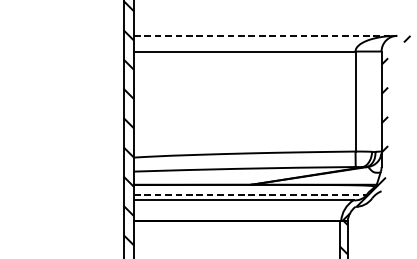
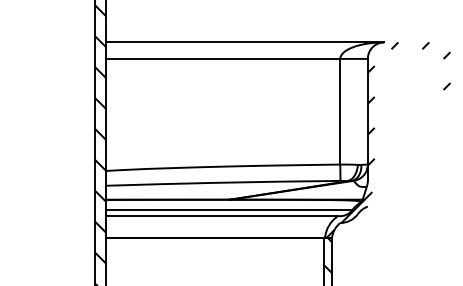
line: (265, 36) -> (245, 42), dashed -> solid
line: (250, 195) -> (229, 210), dashed -> solid

